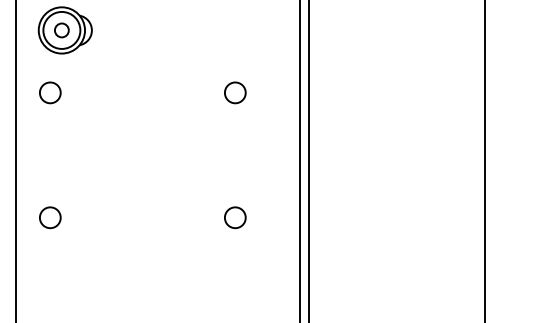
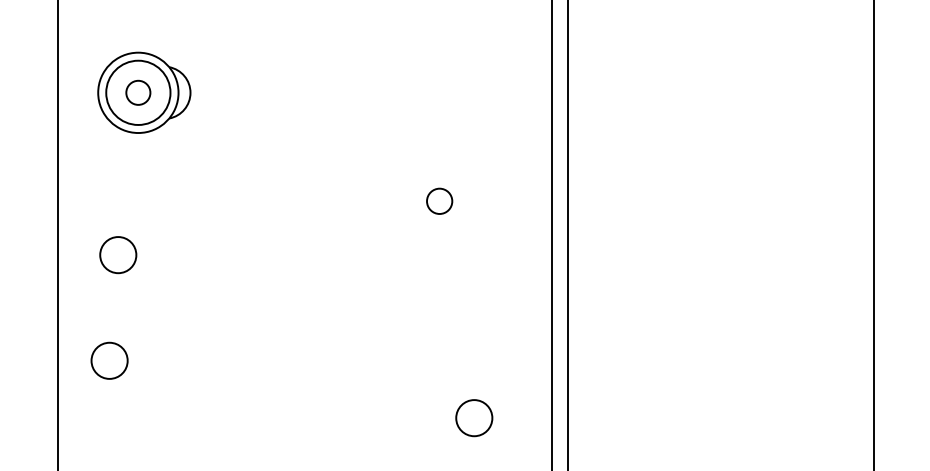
circle: (50, 92) -> (118, 254), moved
circle: (235, 92) -> (439, 200), size x0.7
circle: (50, 217) -> (109, 360), moved
circle: (235, 217) -> (474, 417), moved

